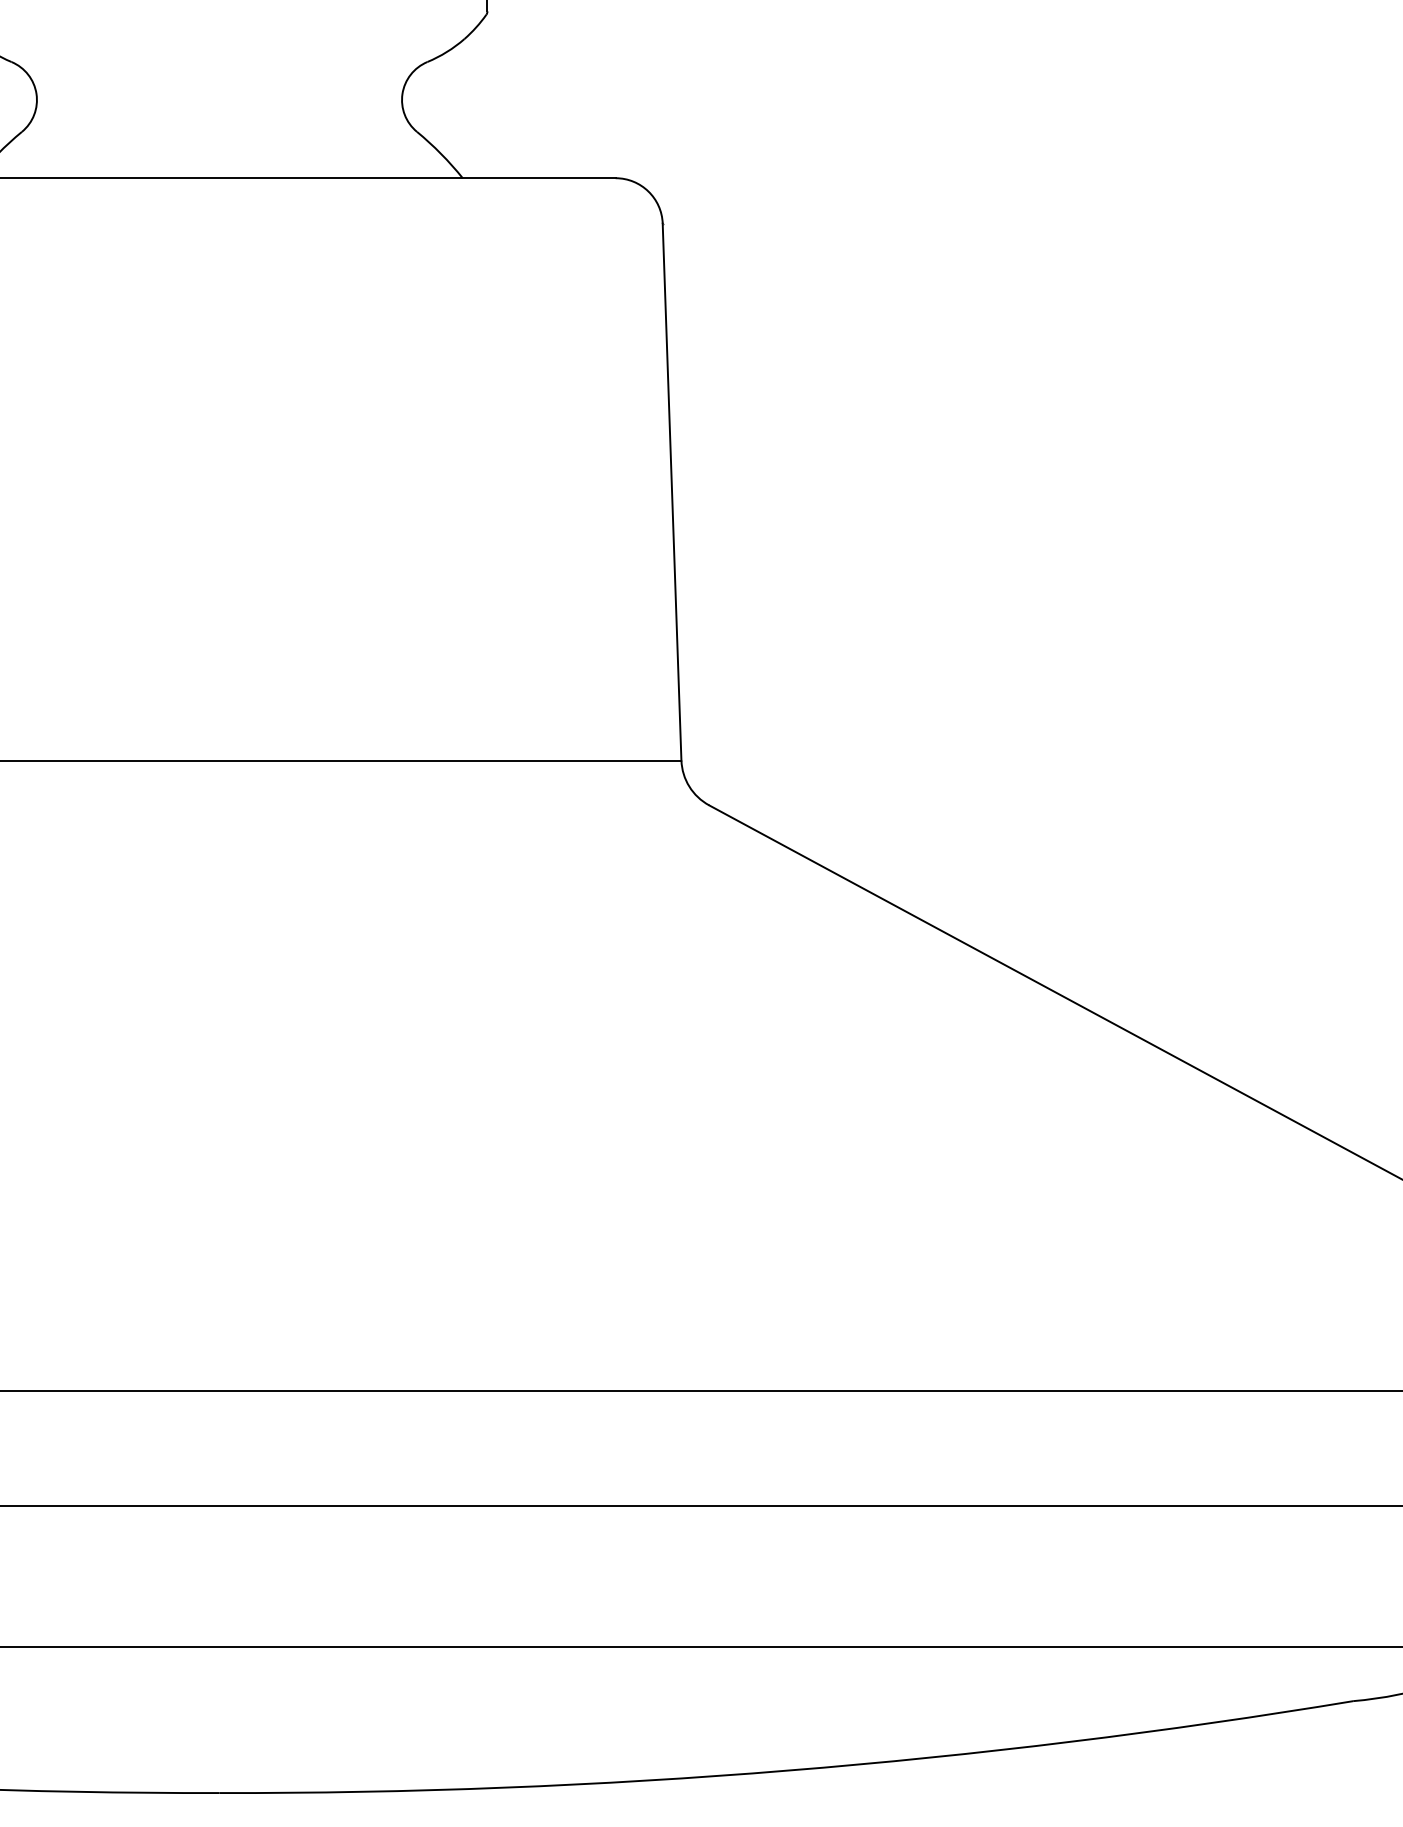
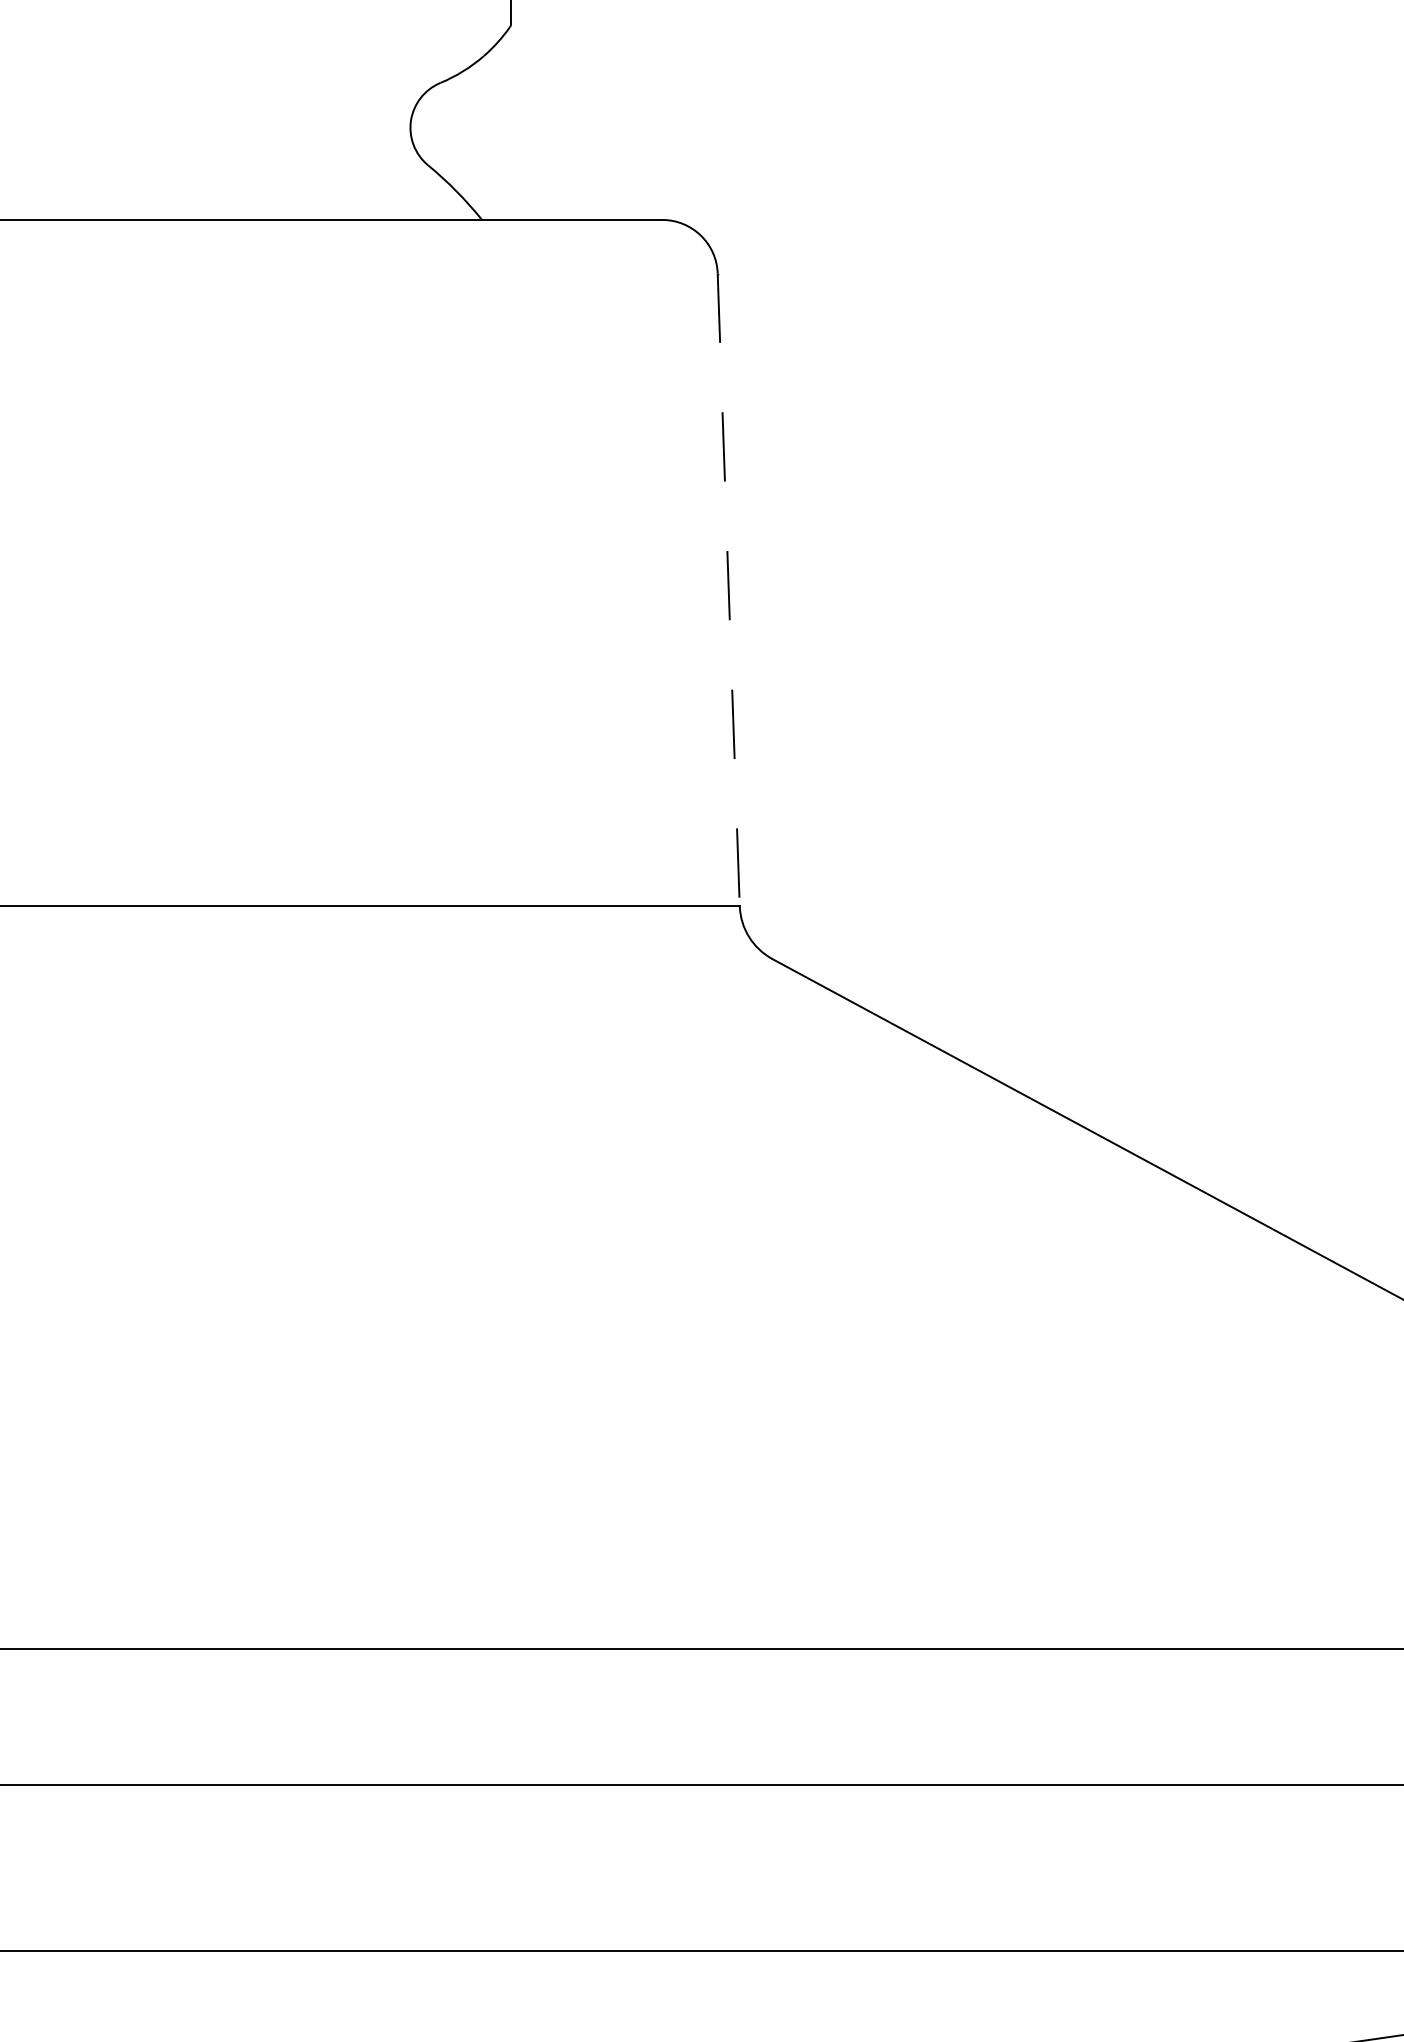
line: (672, 492) -> (729, 590), solid -> dashed

